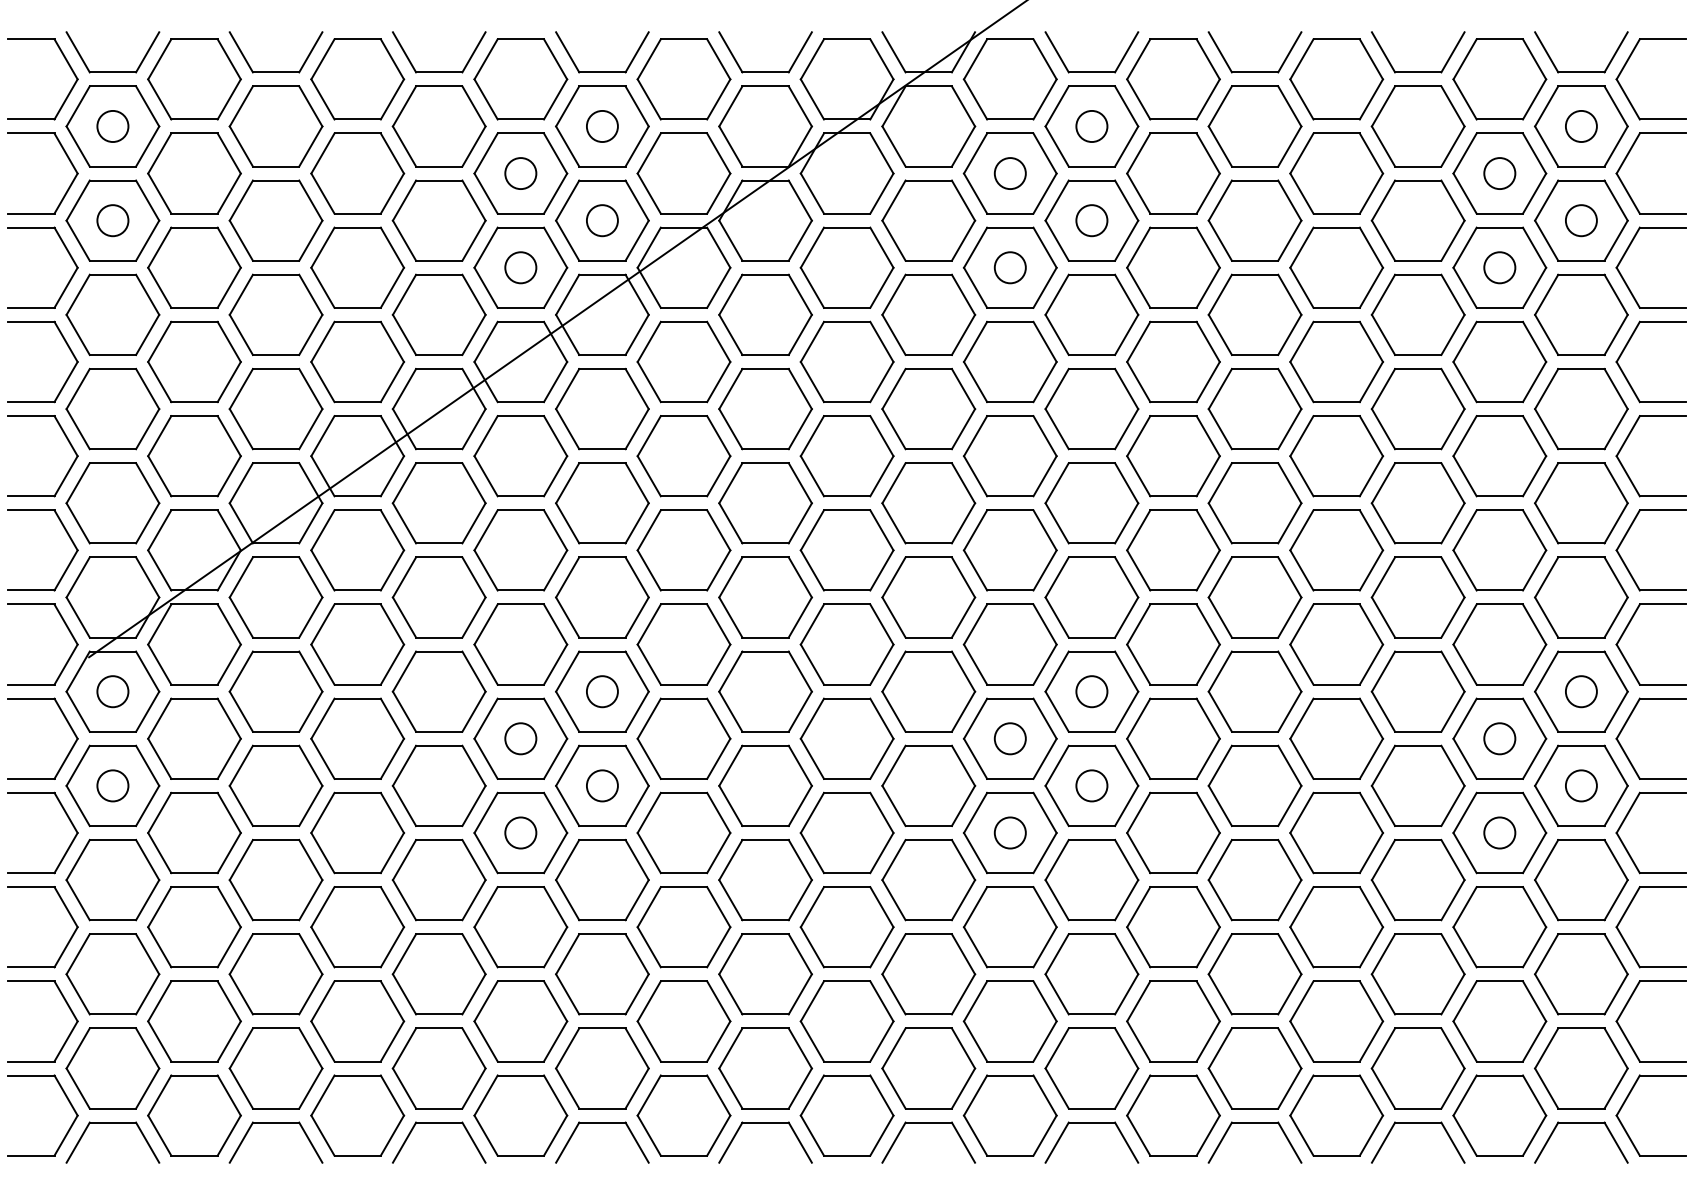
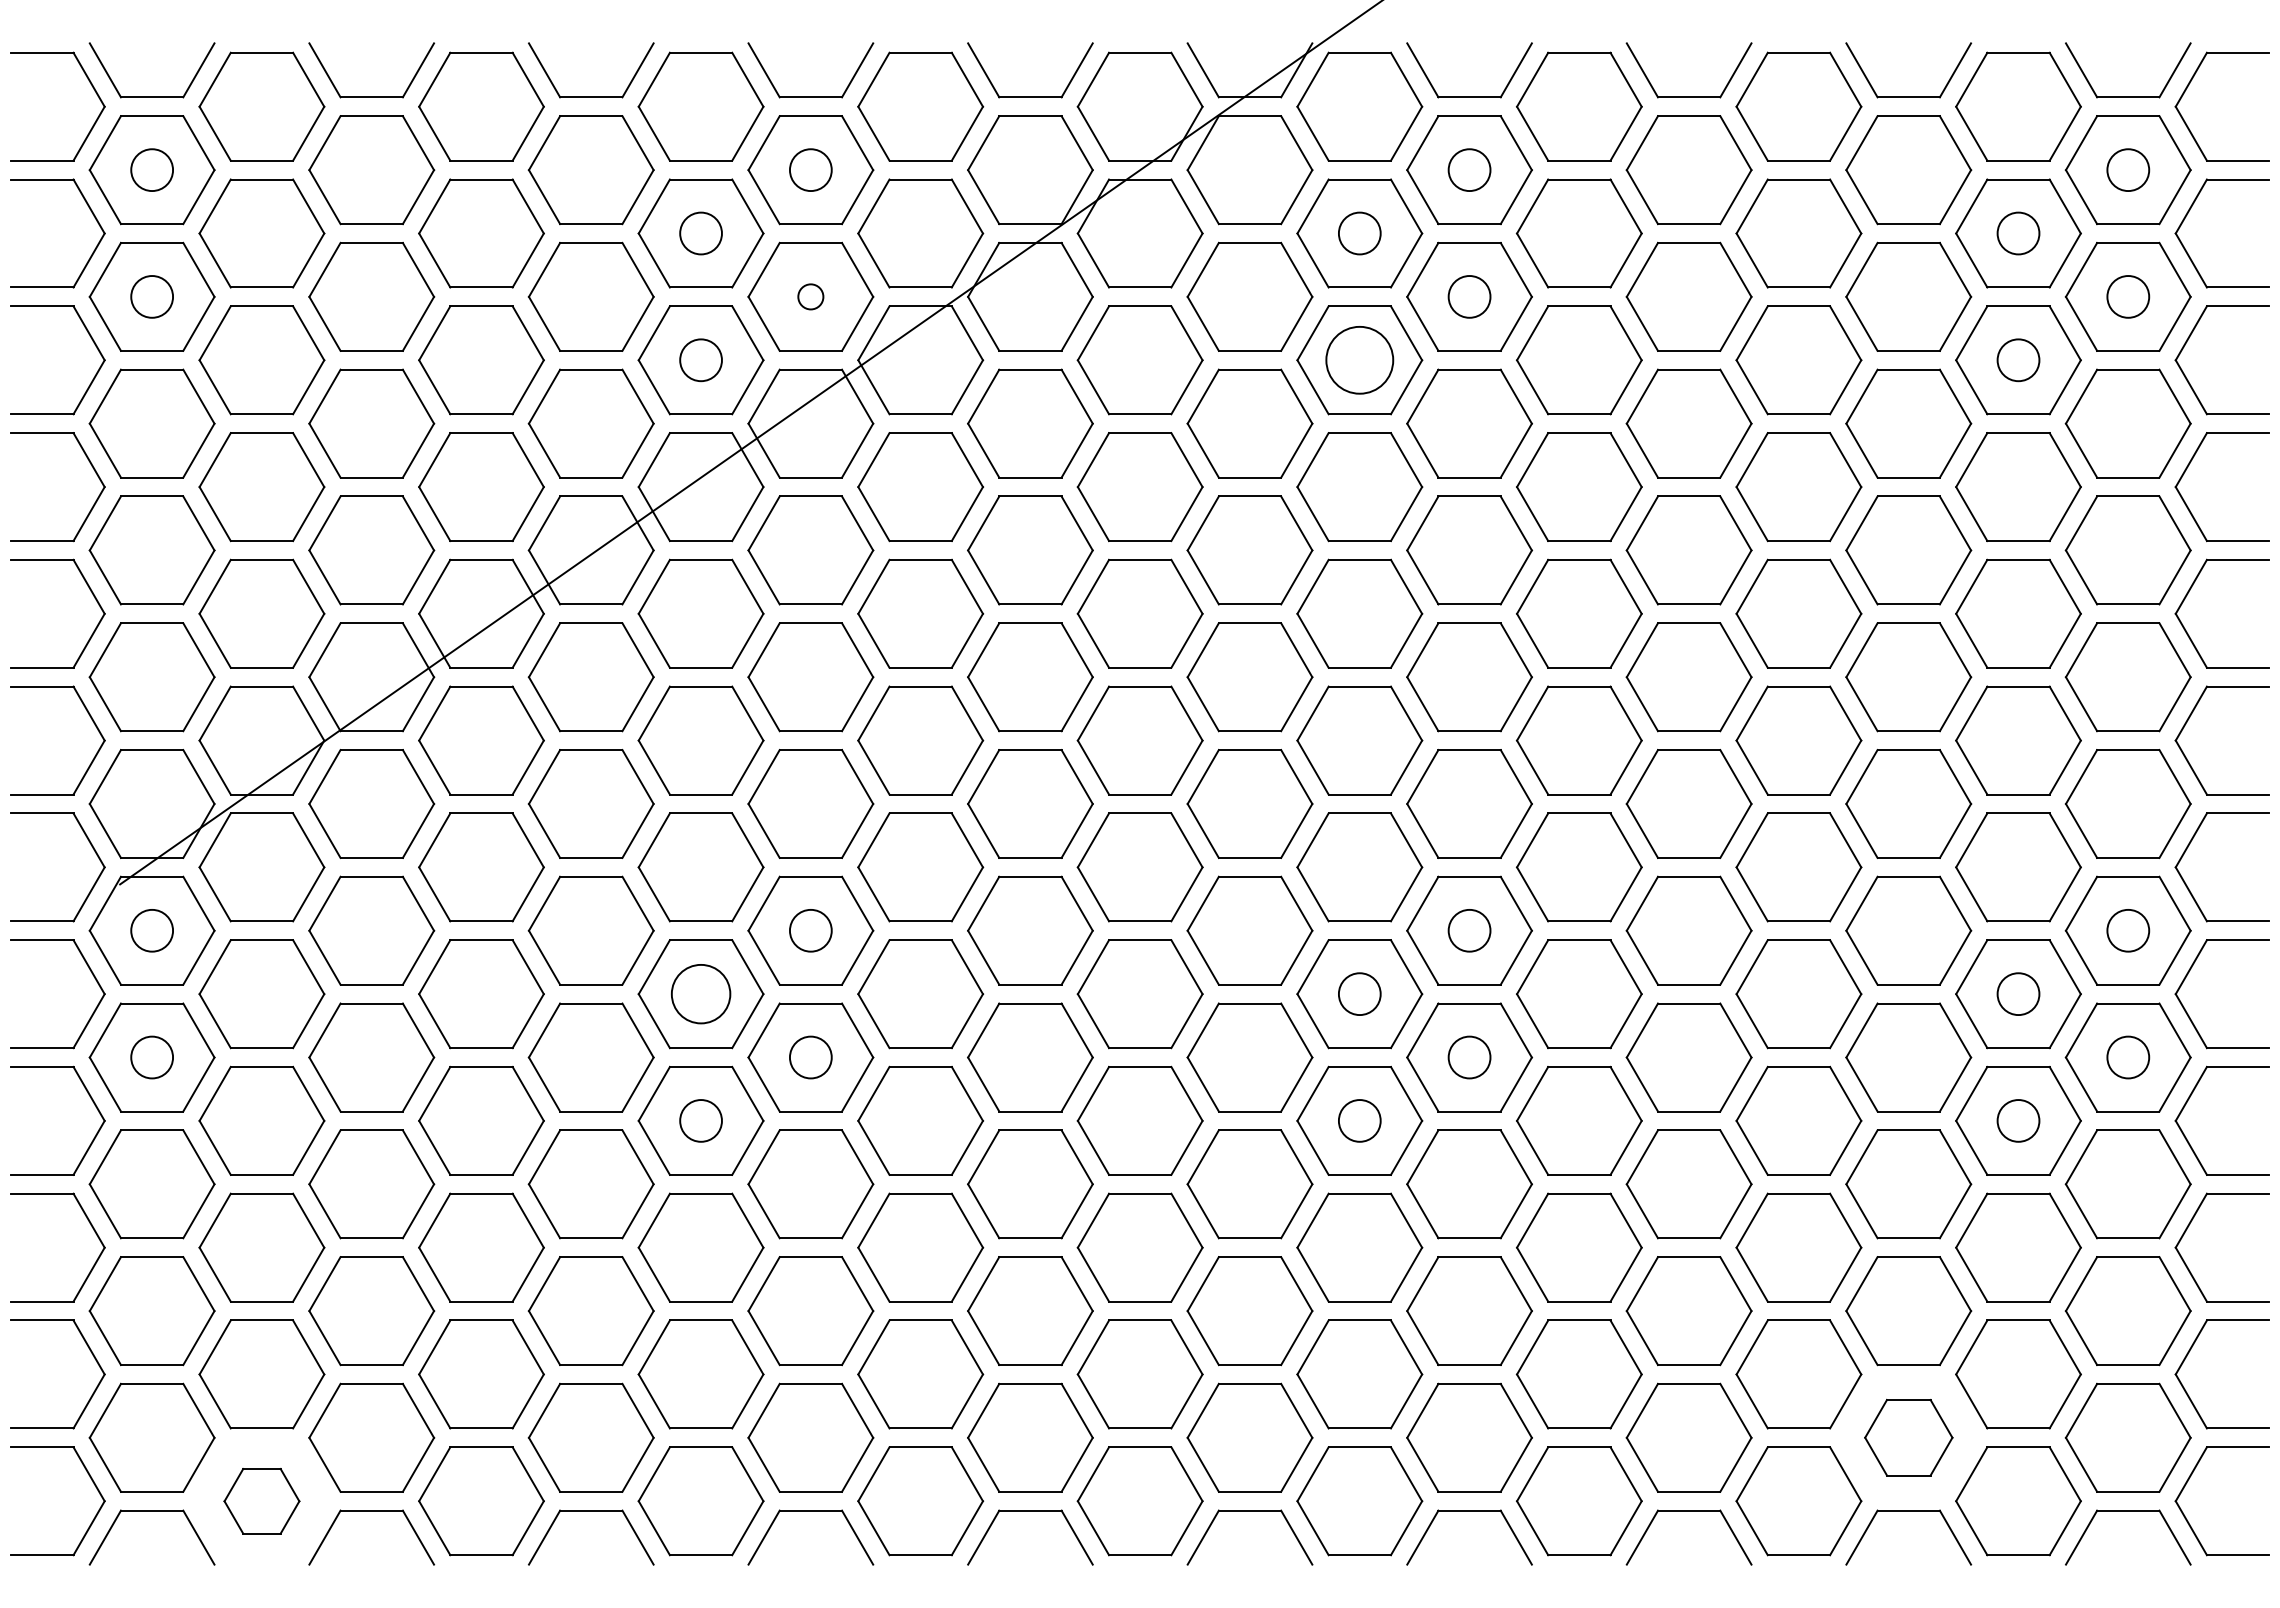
circle: (602, 220) -> (810, 296), size x0.6
circle: (1010, 267) -> (1359, 360), size x1.6
circle: (520, 739) -> (700, 994), size x1.4
part: (1418, 1068) -> (1908, 1437), size x0.7
part: (194, 1115) -> (261, 1501), size x0.6

